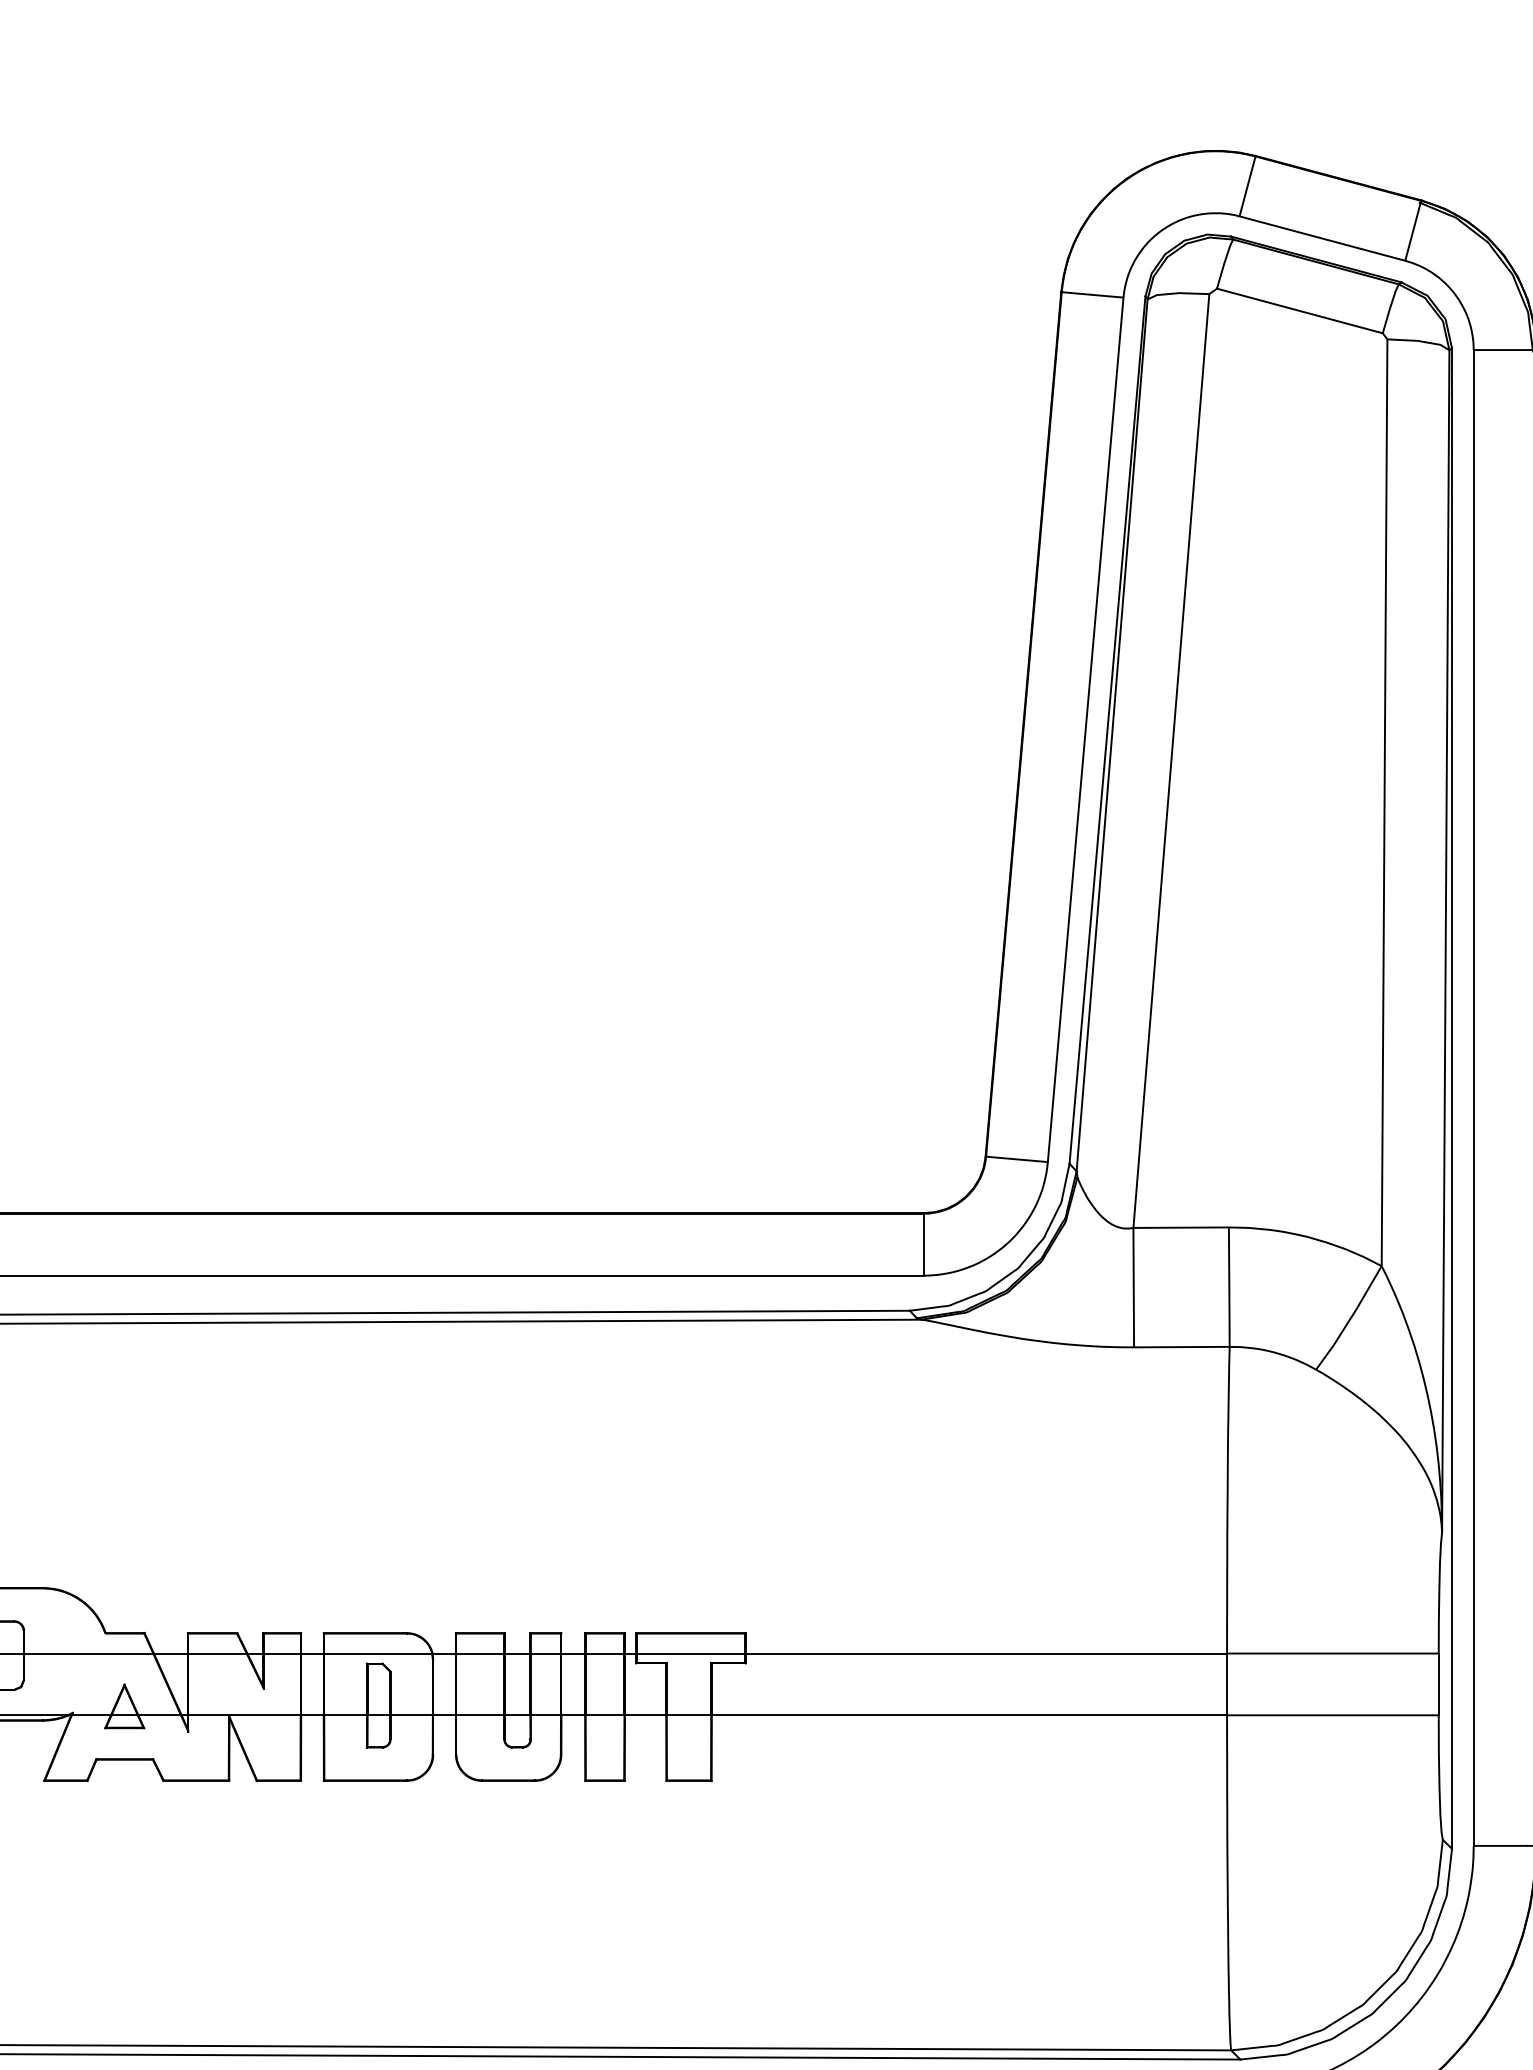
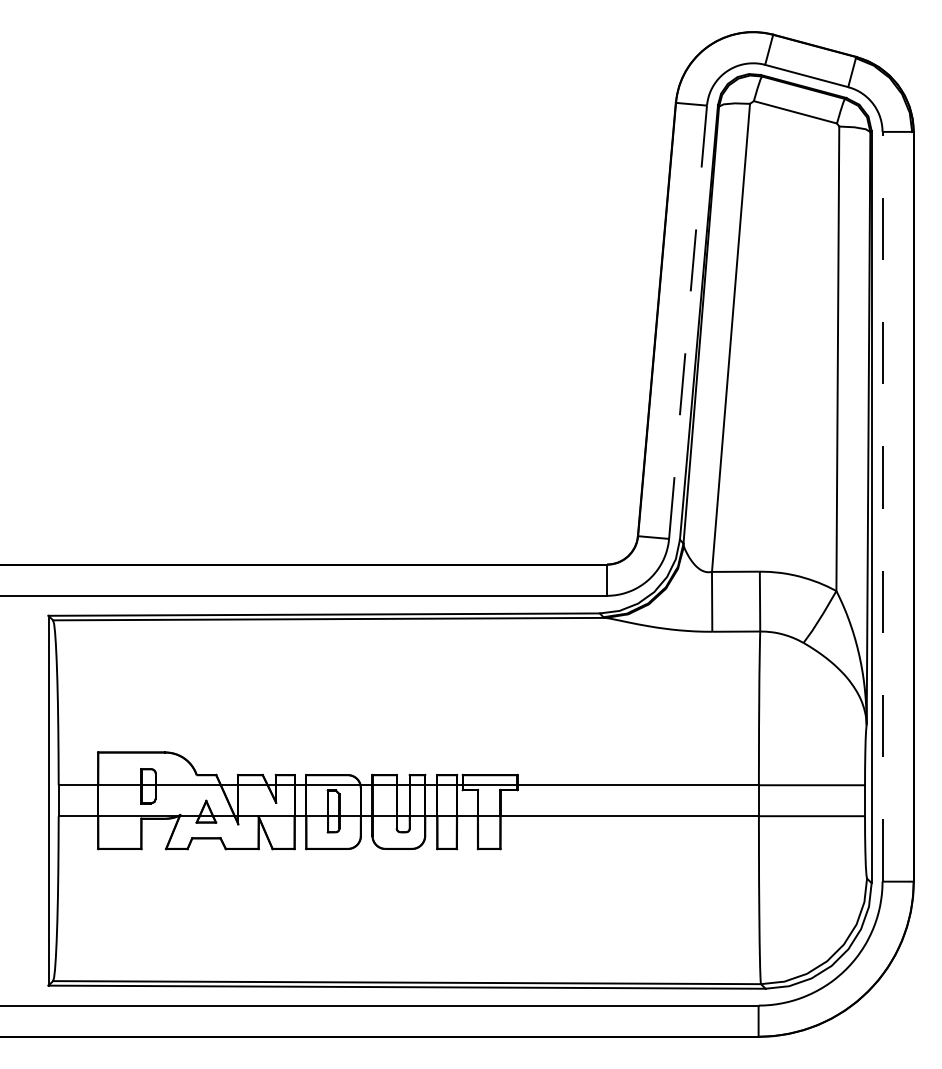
line: (1086, 730) -> (688, 322), solid -> dashed
line: (1473, 1097) -> (882, 506), solid -> dashed

